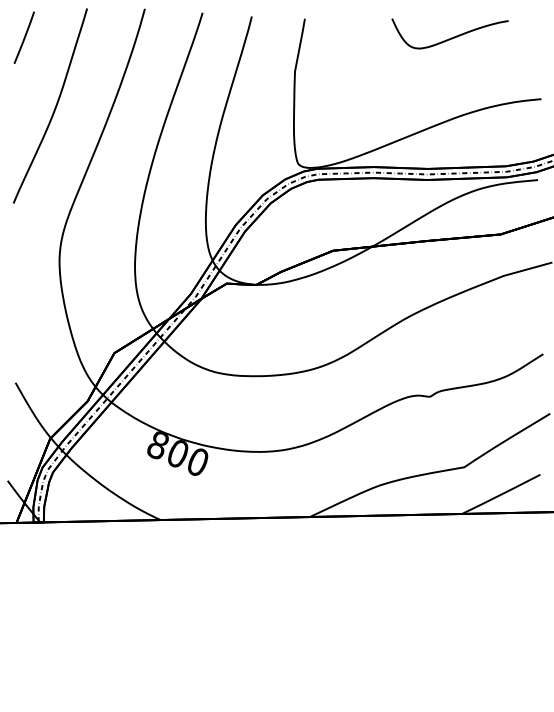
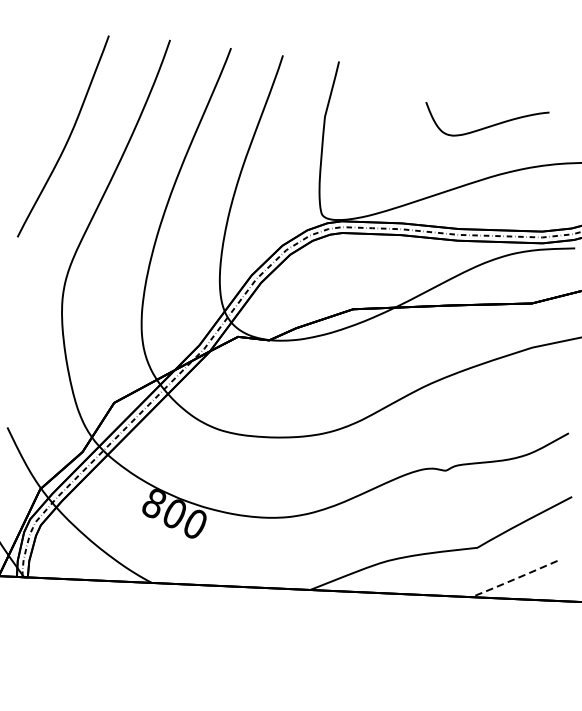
line: (23, 37) -> (39, 61), removed
curve: (451, 37) -> (487, 126), moved
line: (501, 494) -> (514, 579), solid -> dashed

